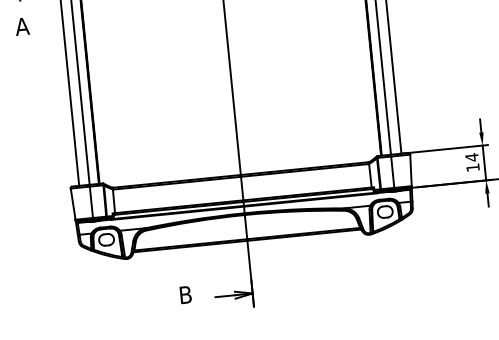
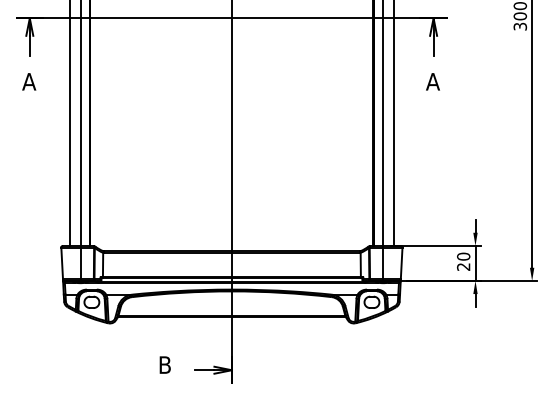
text: (472, 162) -> (463, 261), 14 -> 20

